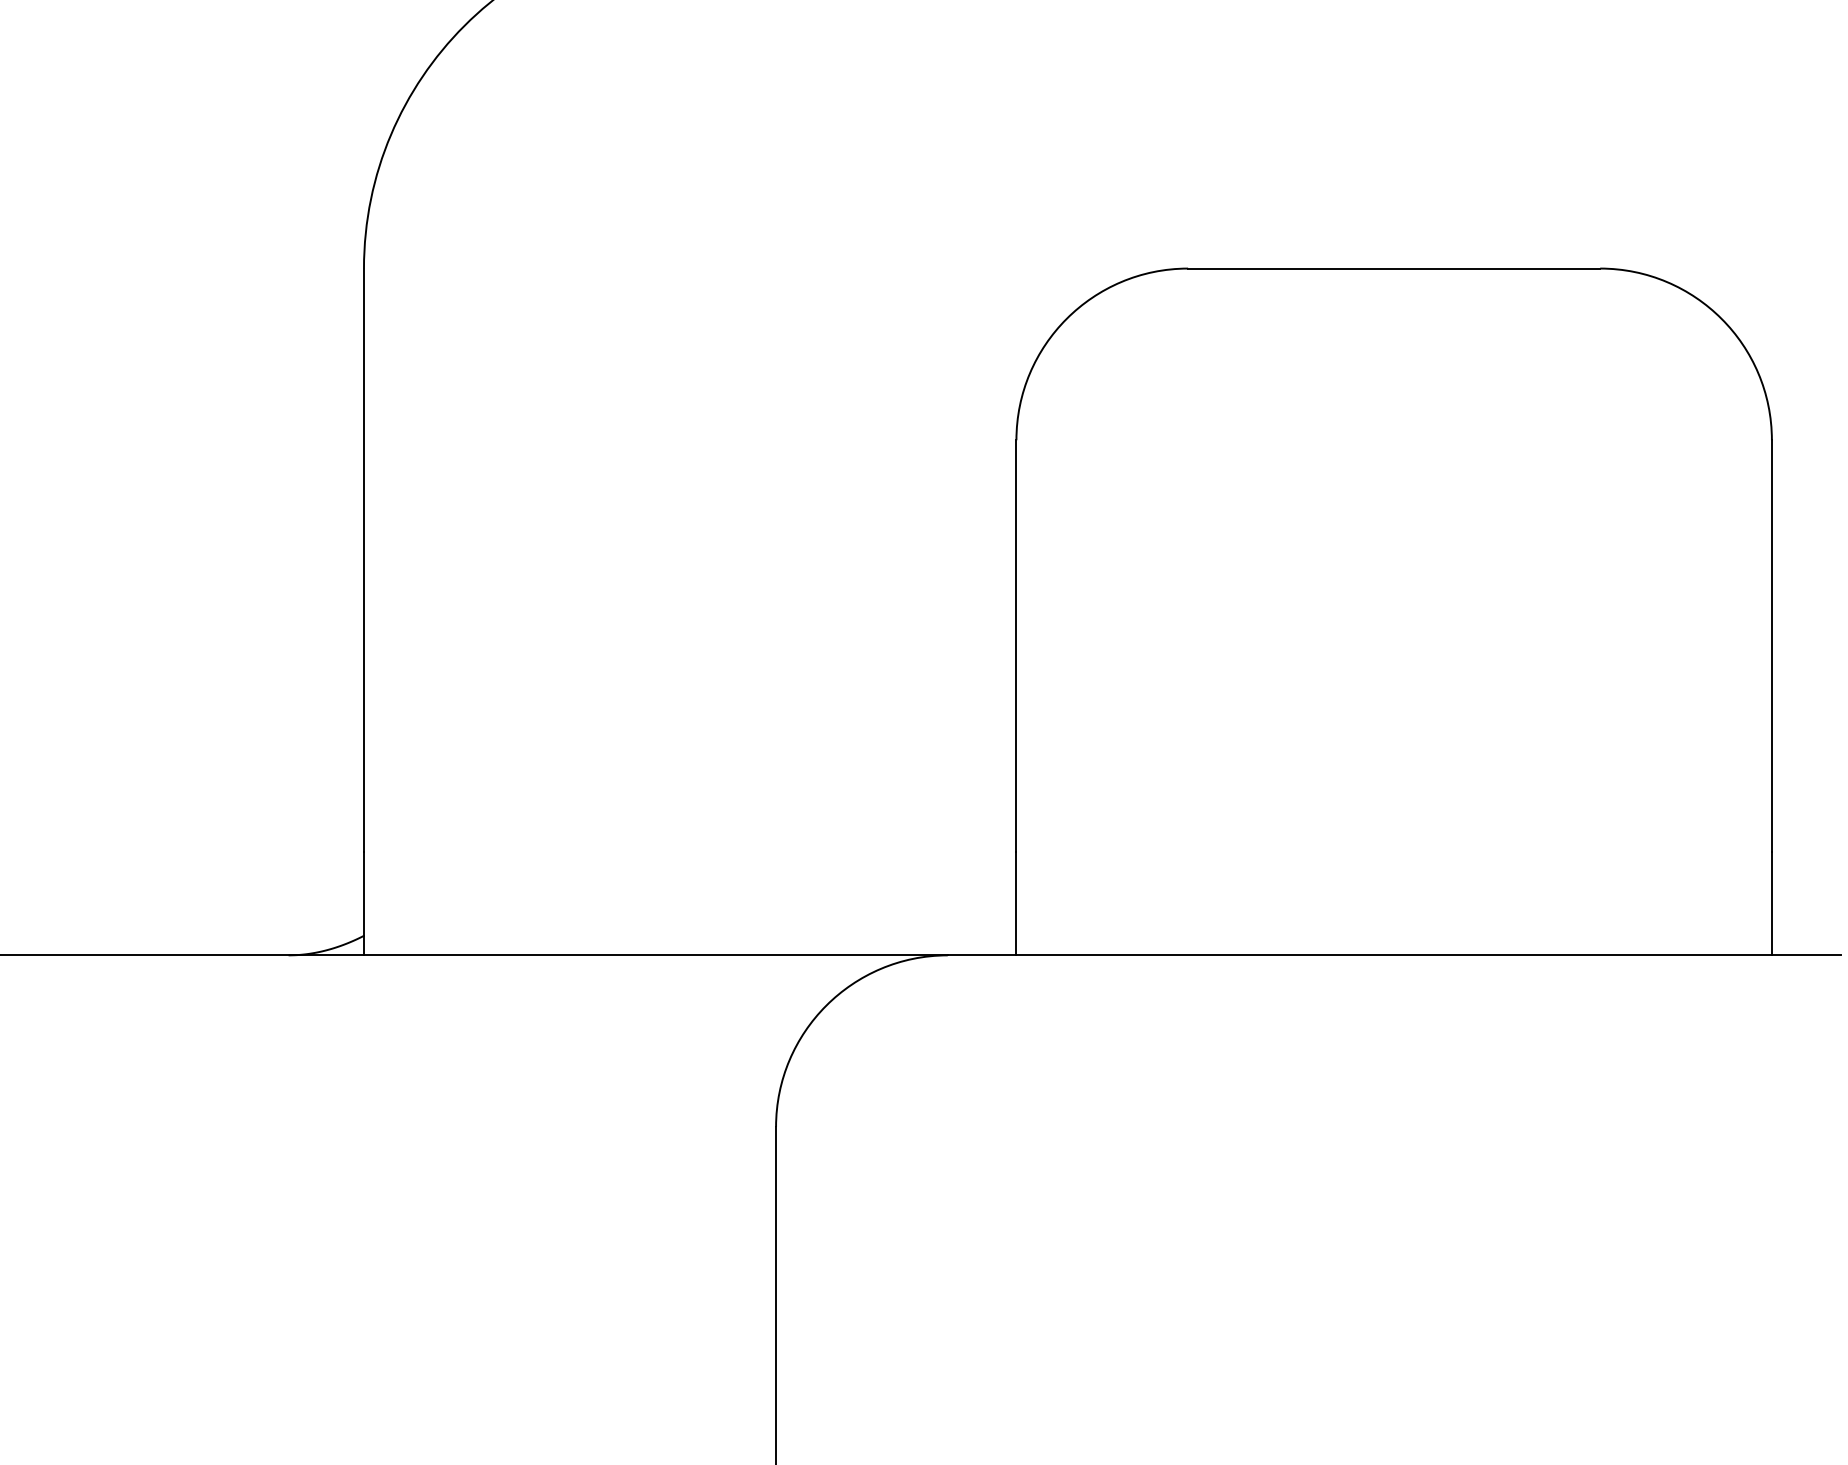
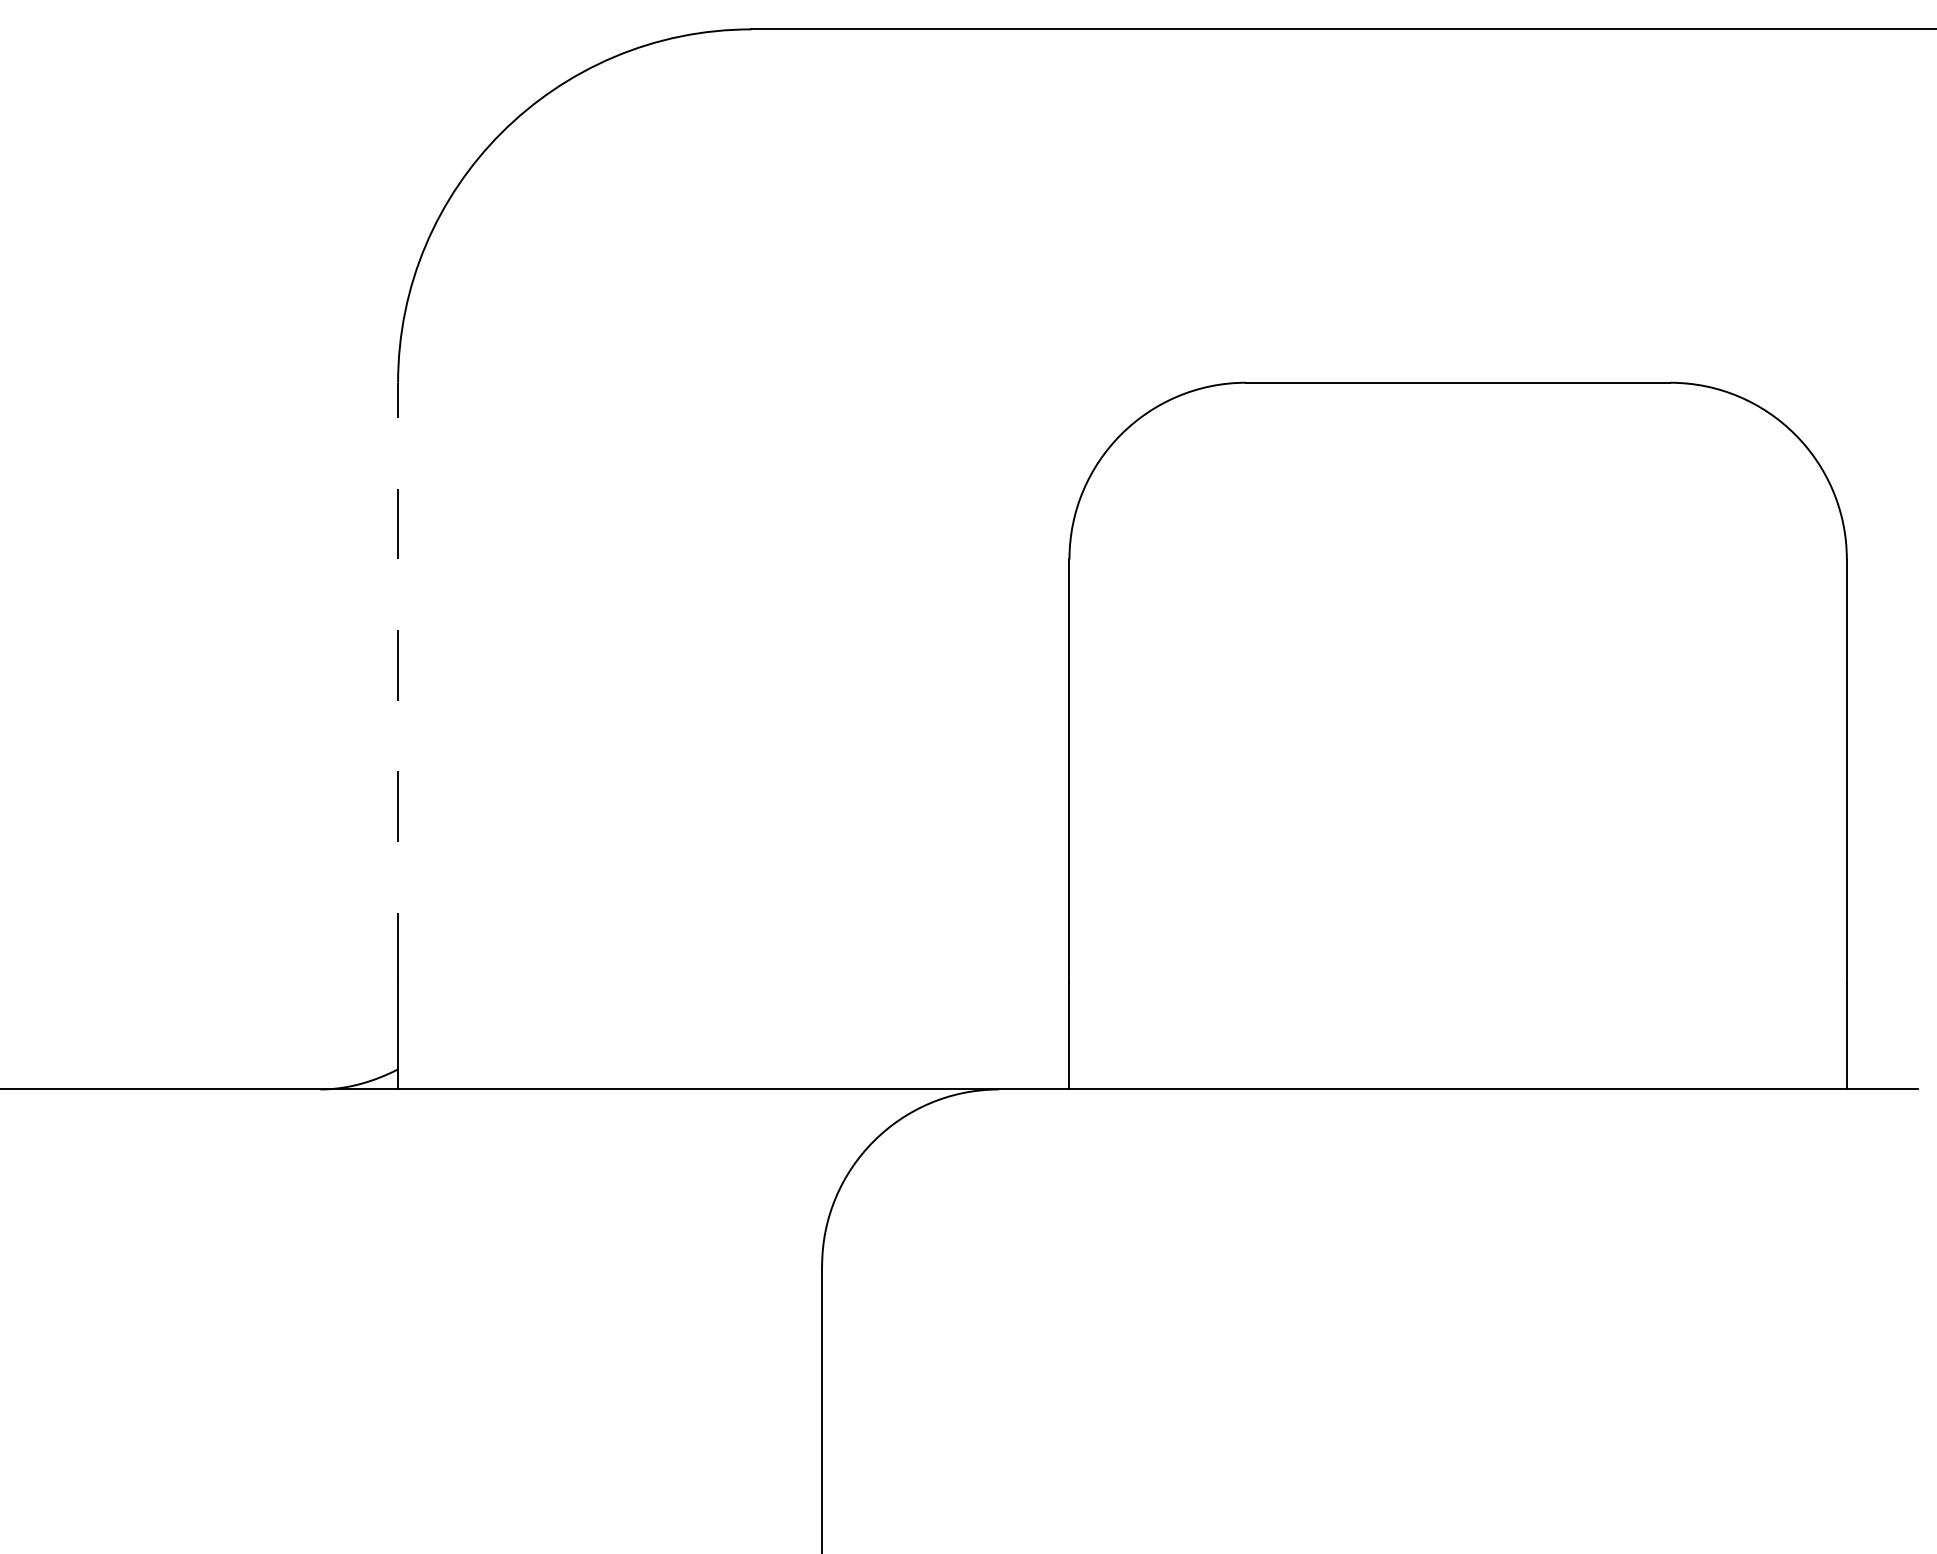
line: (364, 559) -> (398, 682), solid -> dashed

